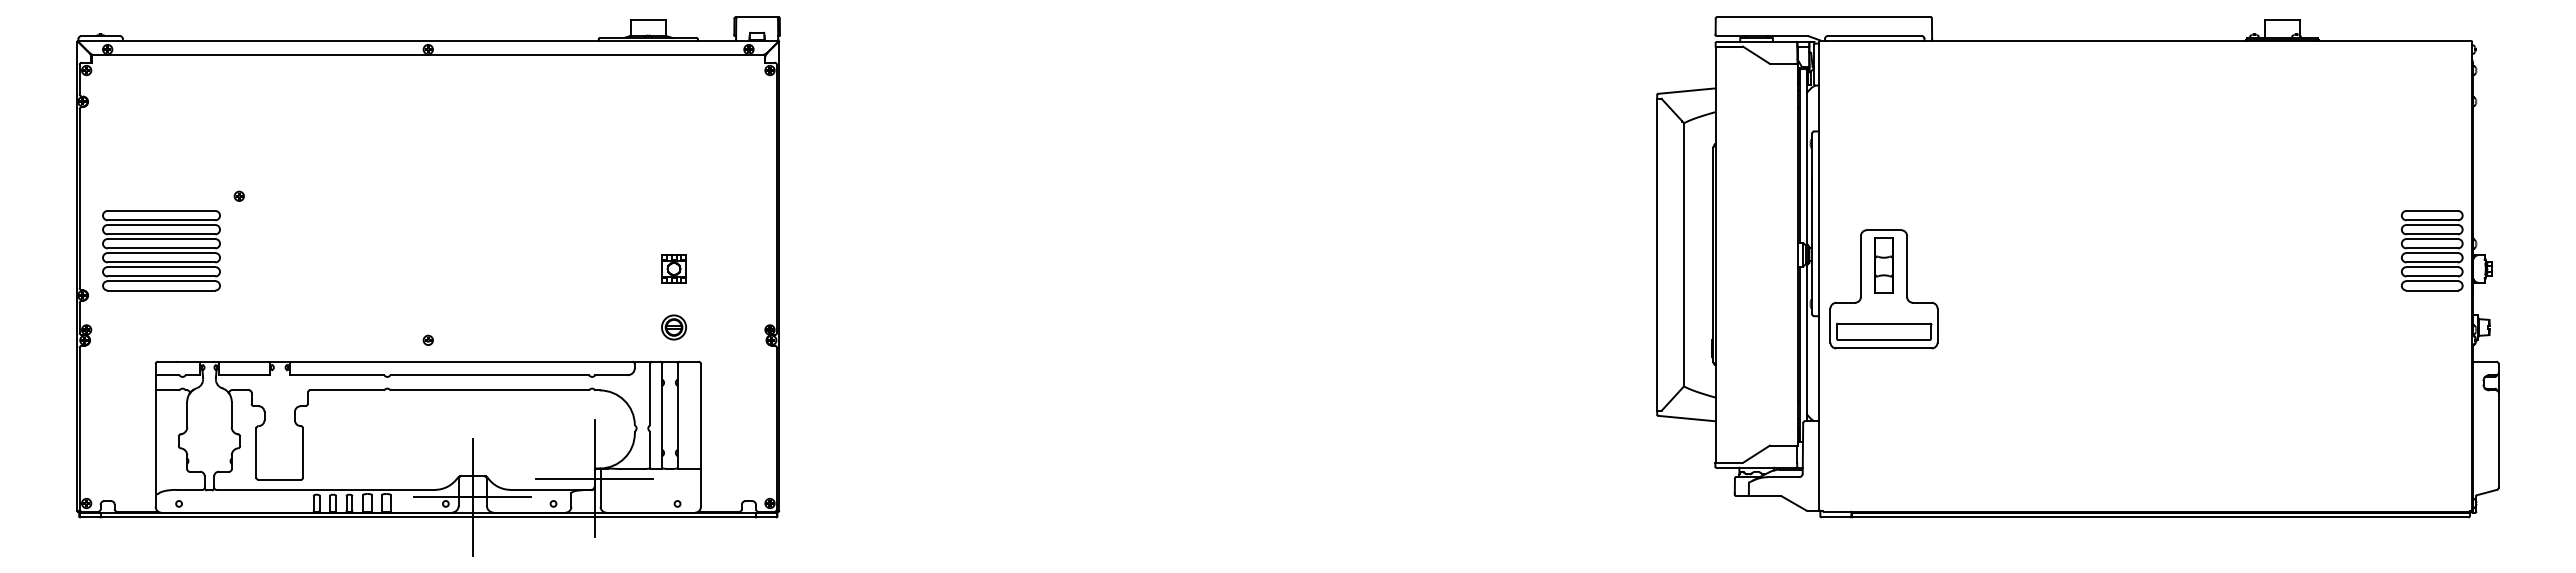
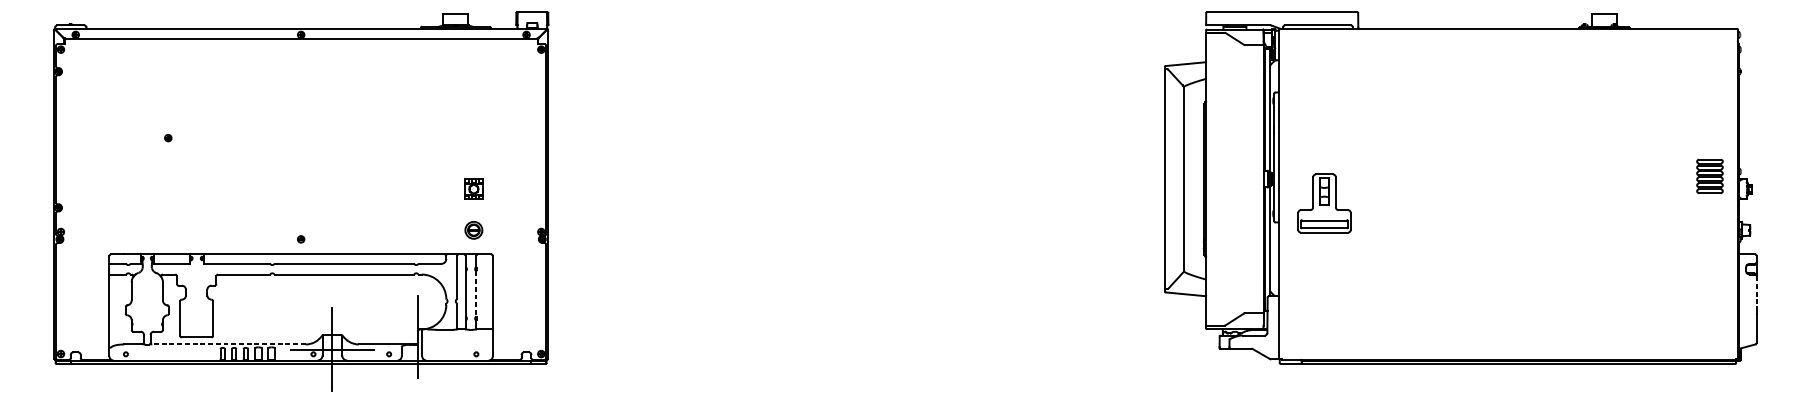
part: (161, 250) -> (113, 176), removed
part: (2432, 250) -> (1710, 176), size x0.6
part: (1883, 289) -> (1324, 203), size x0.7
line: (2498, 414) -> (1756, 291), solid -> dashed
line: (677, 418) -> (476, 294), solid -> dashed
line: (594, 478) -> (417, 336), removed
line: (325, 489) -> (228, 344), solid -> dashed

